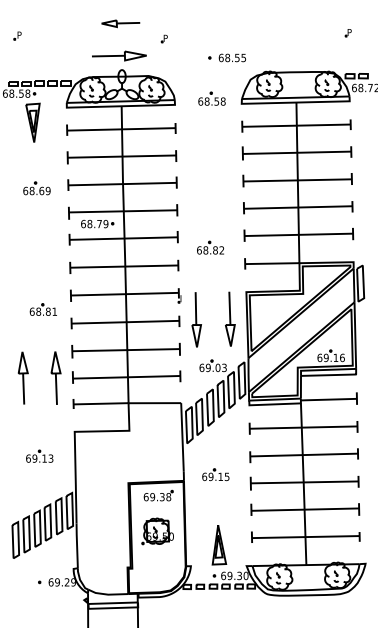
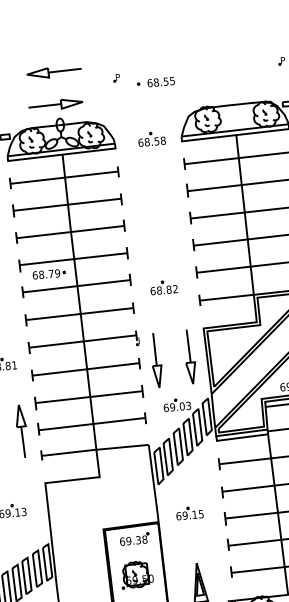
part: (120, 23) -> (53, 72), size x1.43
part: (163, 38) -> (115, 77), moved
part: (226, 57) -> (155, 82), moved

